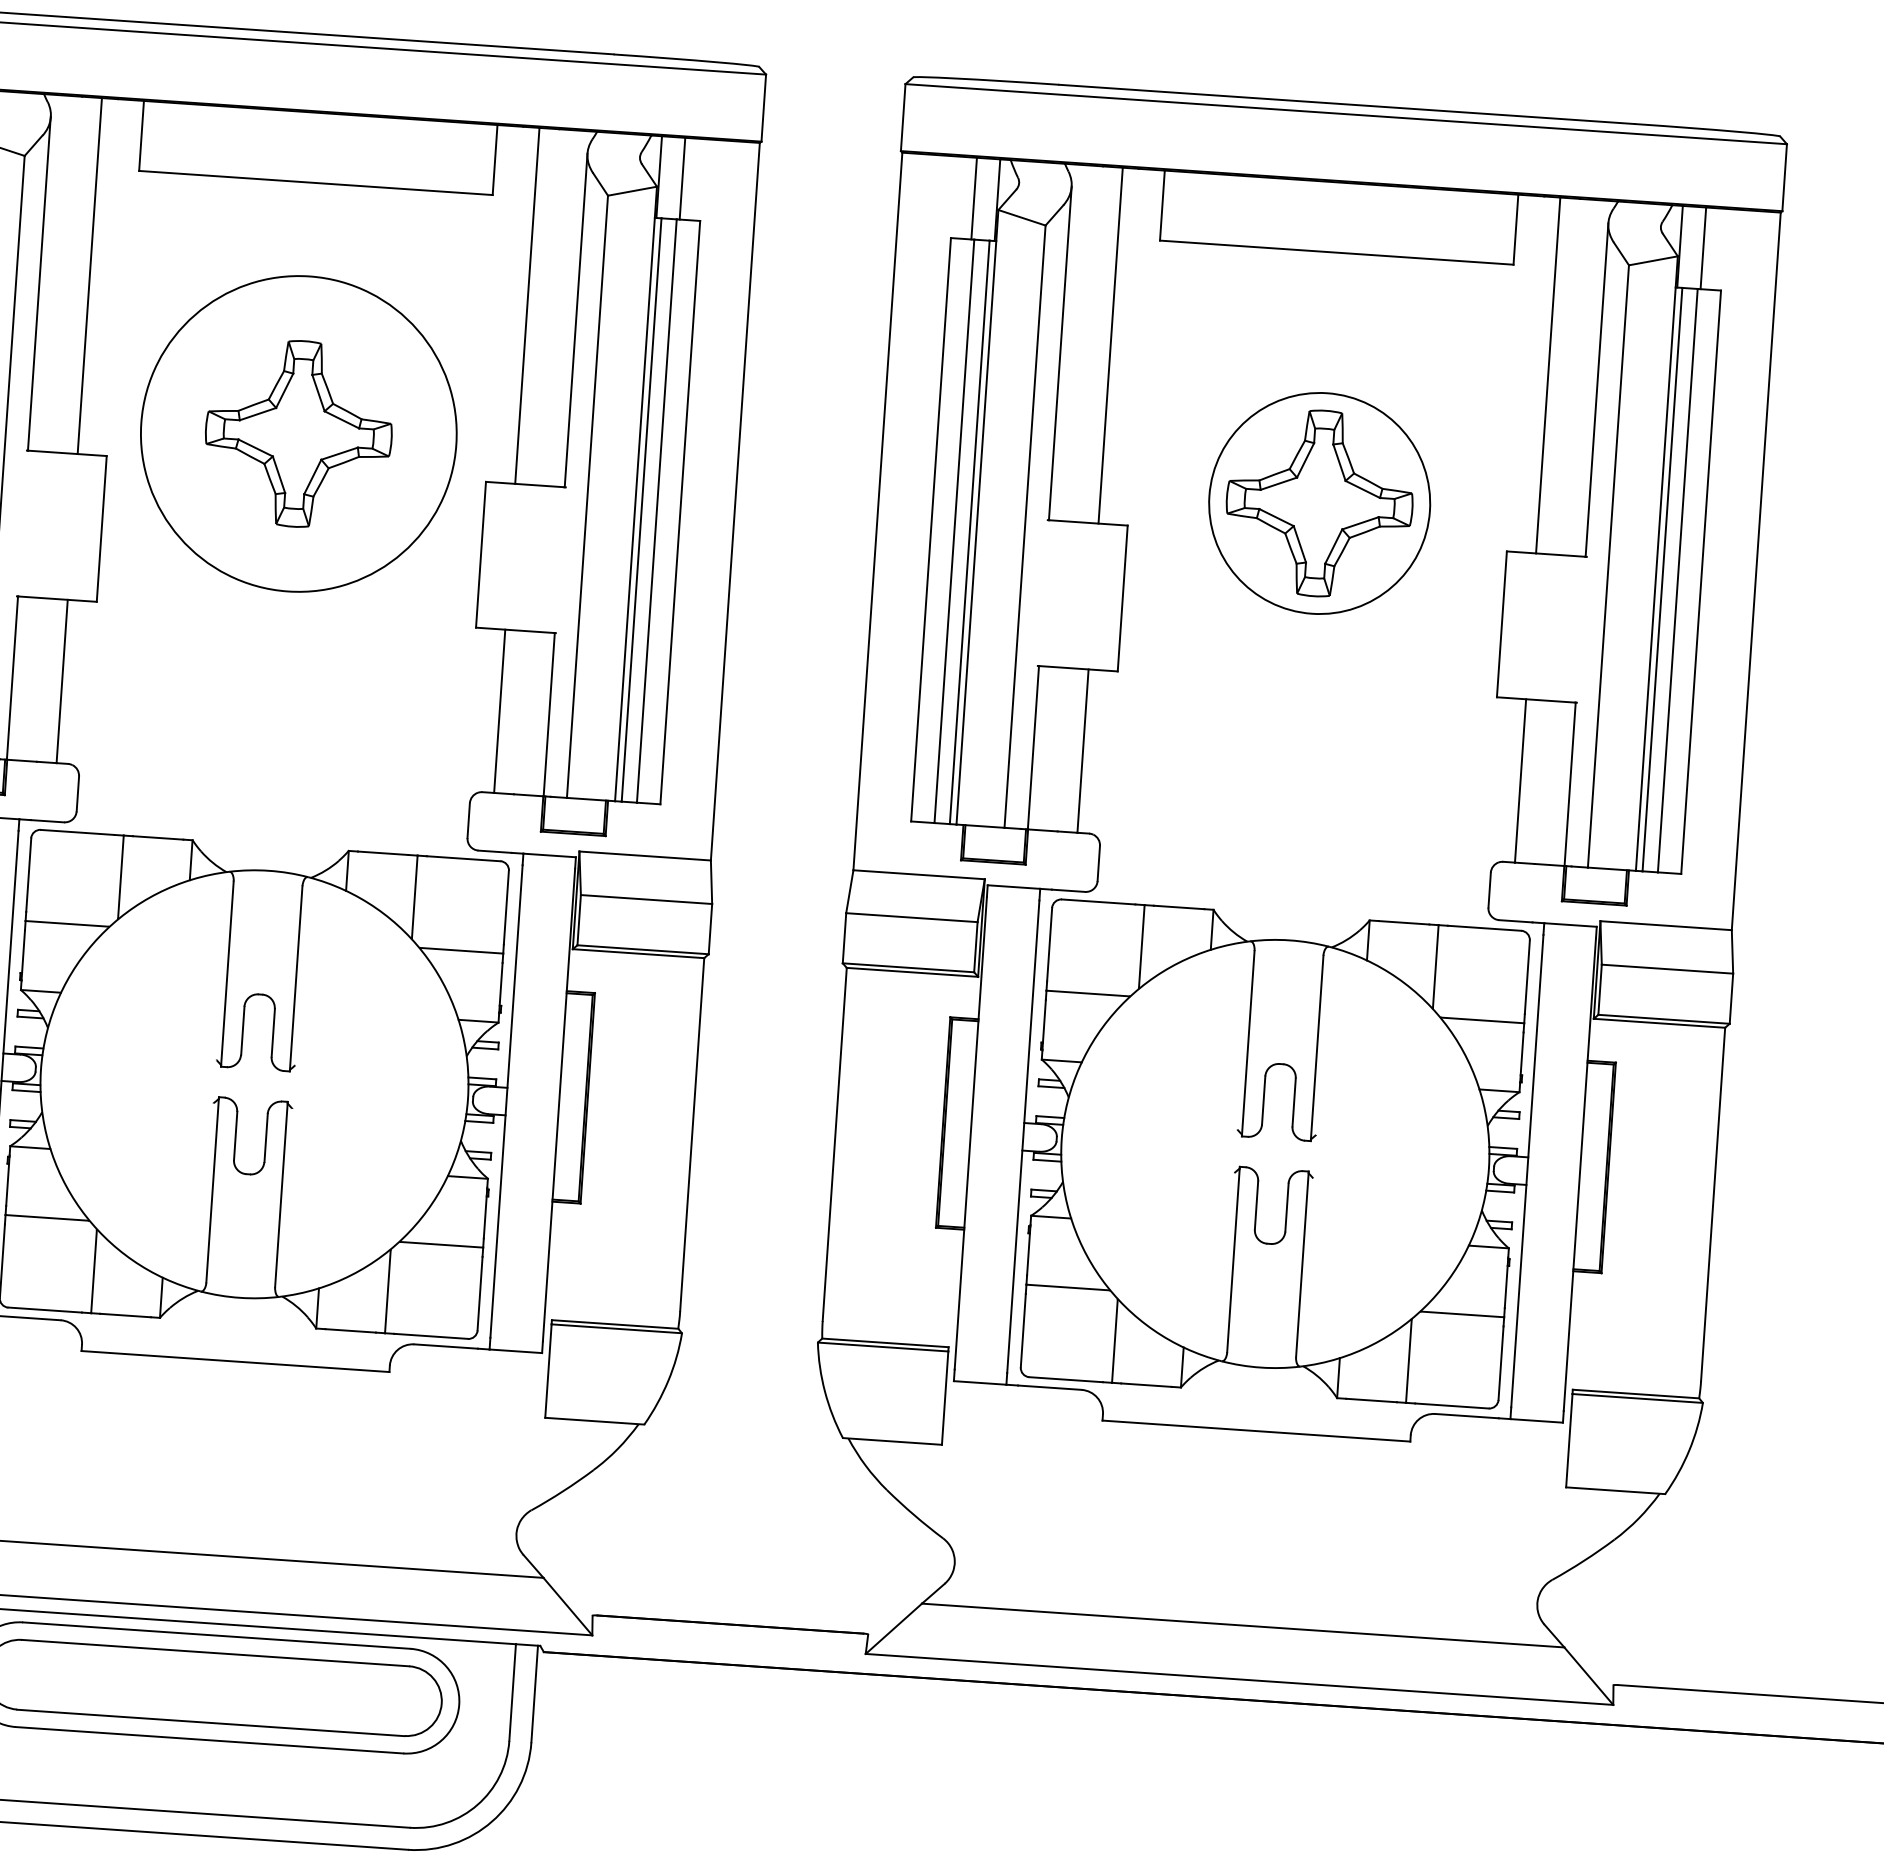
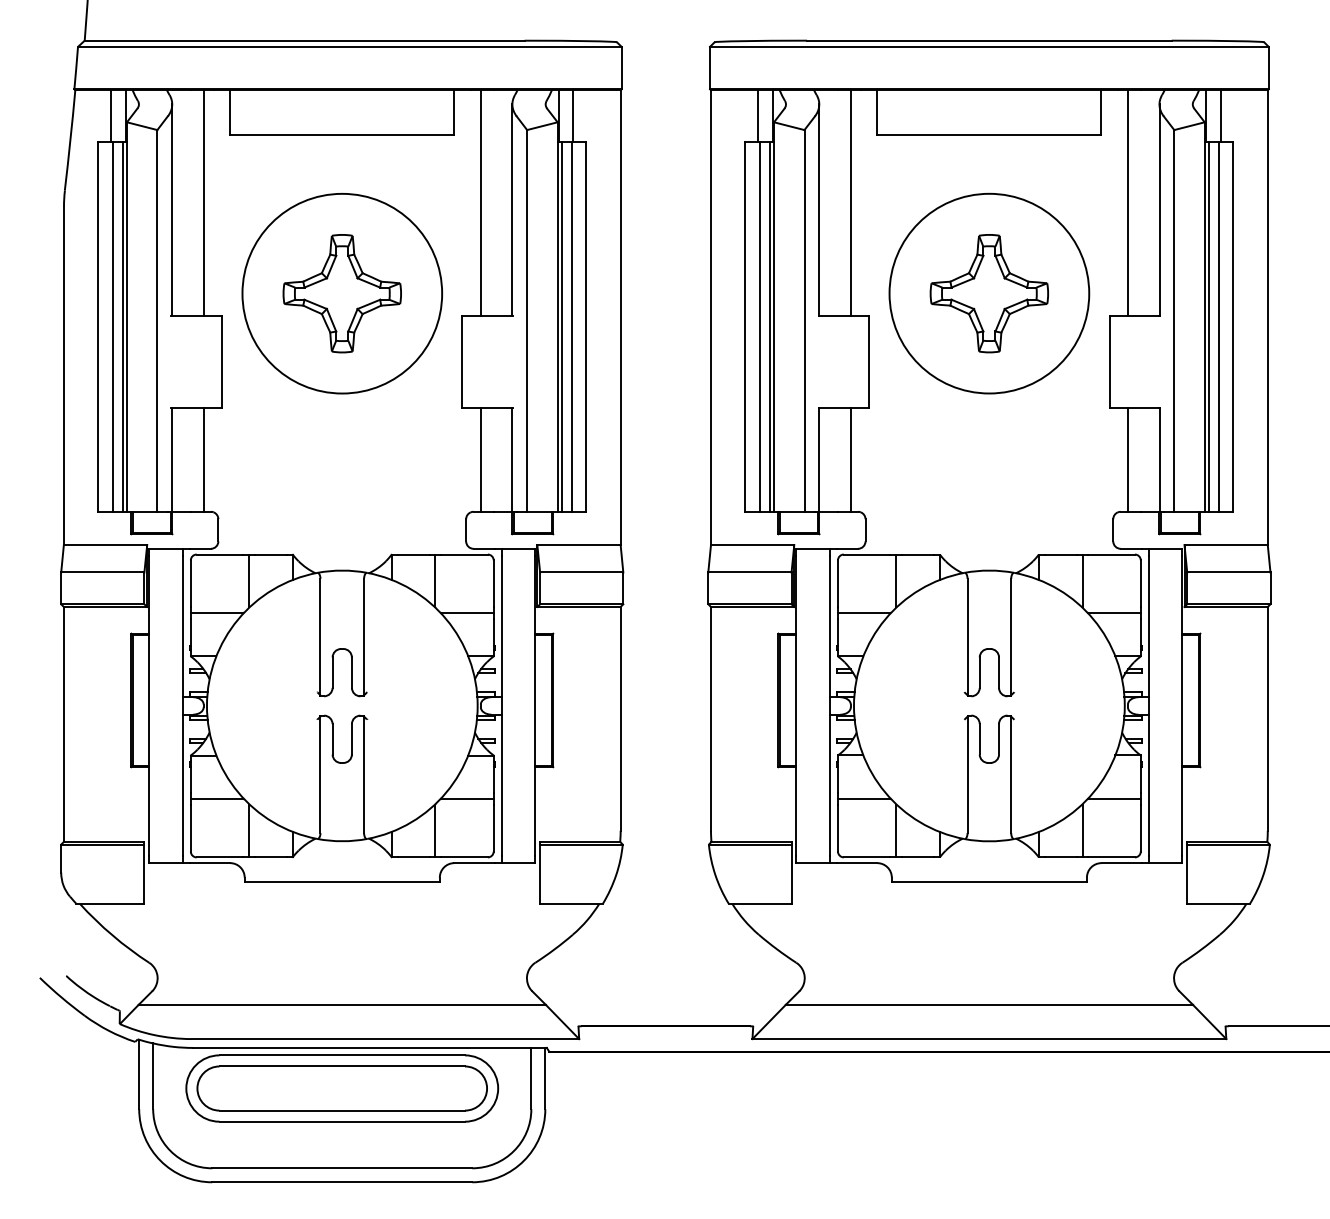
circle: (1319, 503) -> (989, 293), size x1.43

